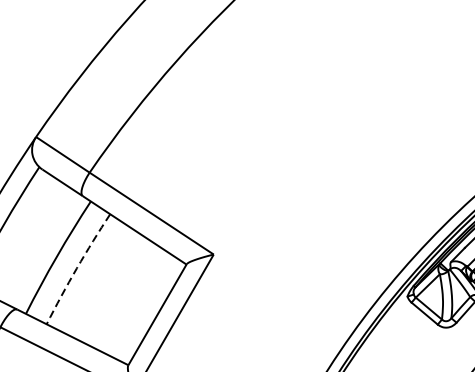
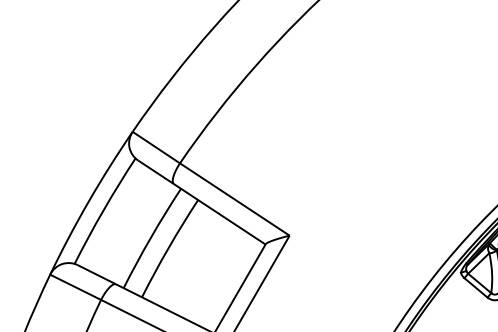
arc: (76, 267) -> (168, 247), dashed -> solid

